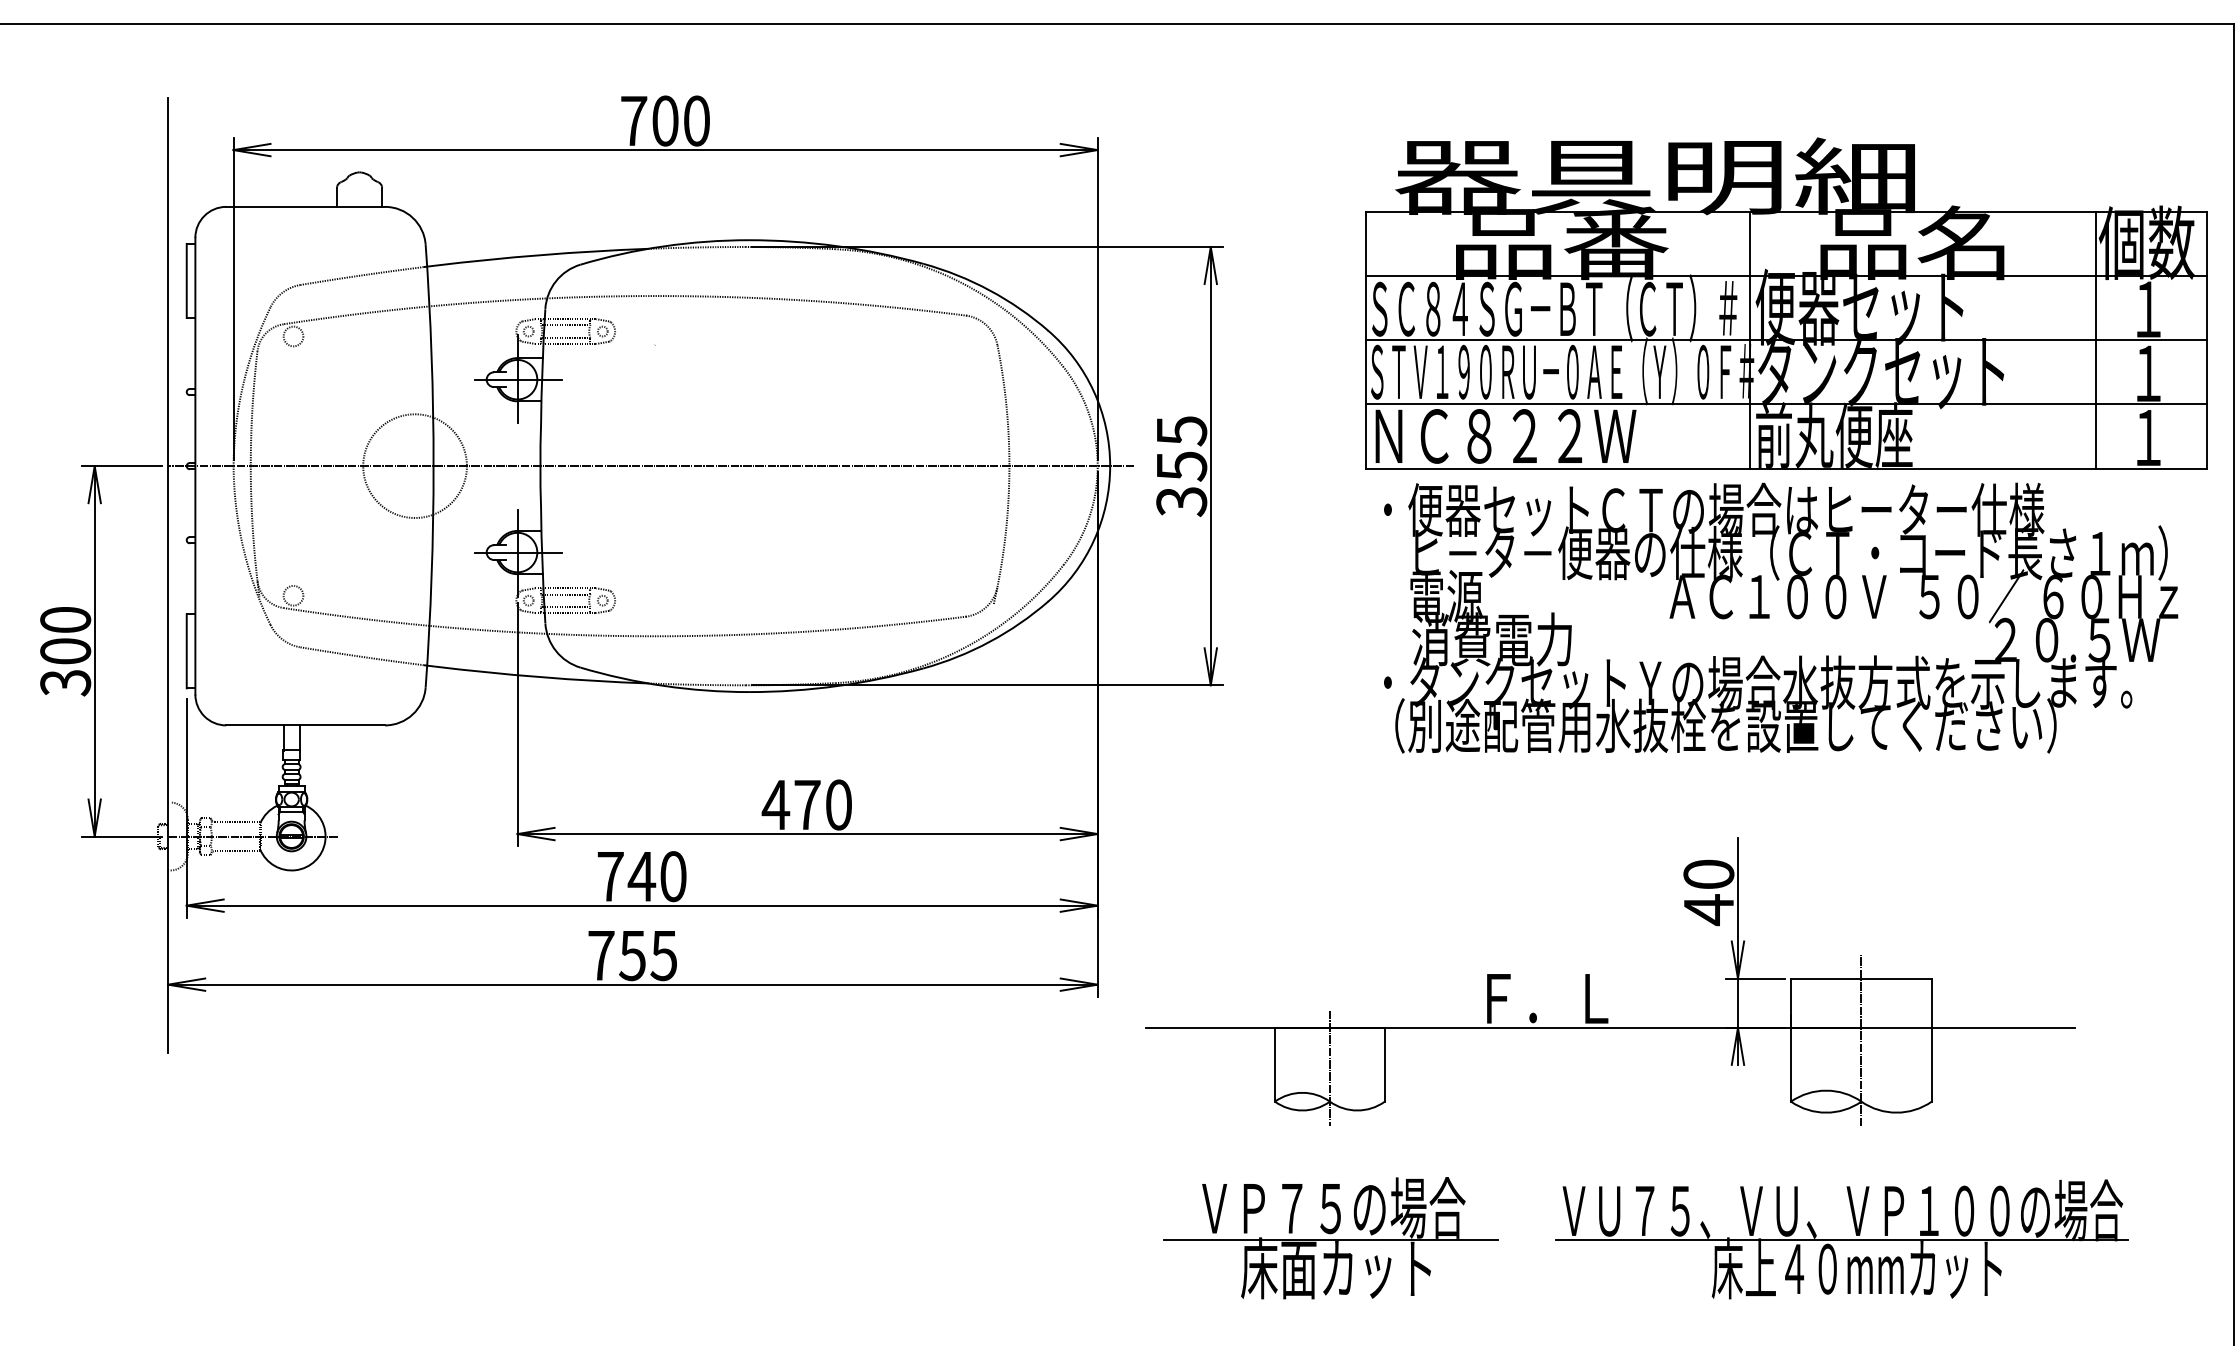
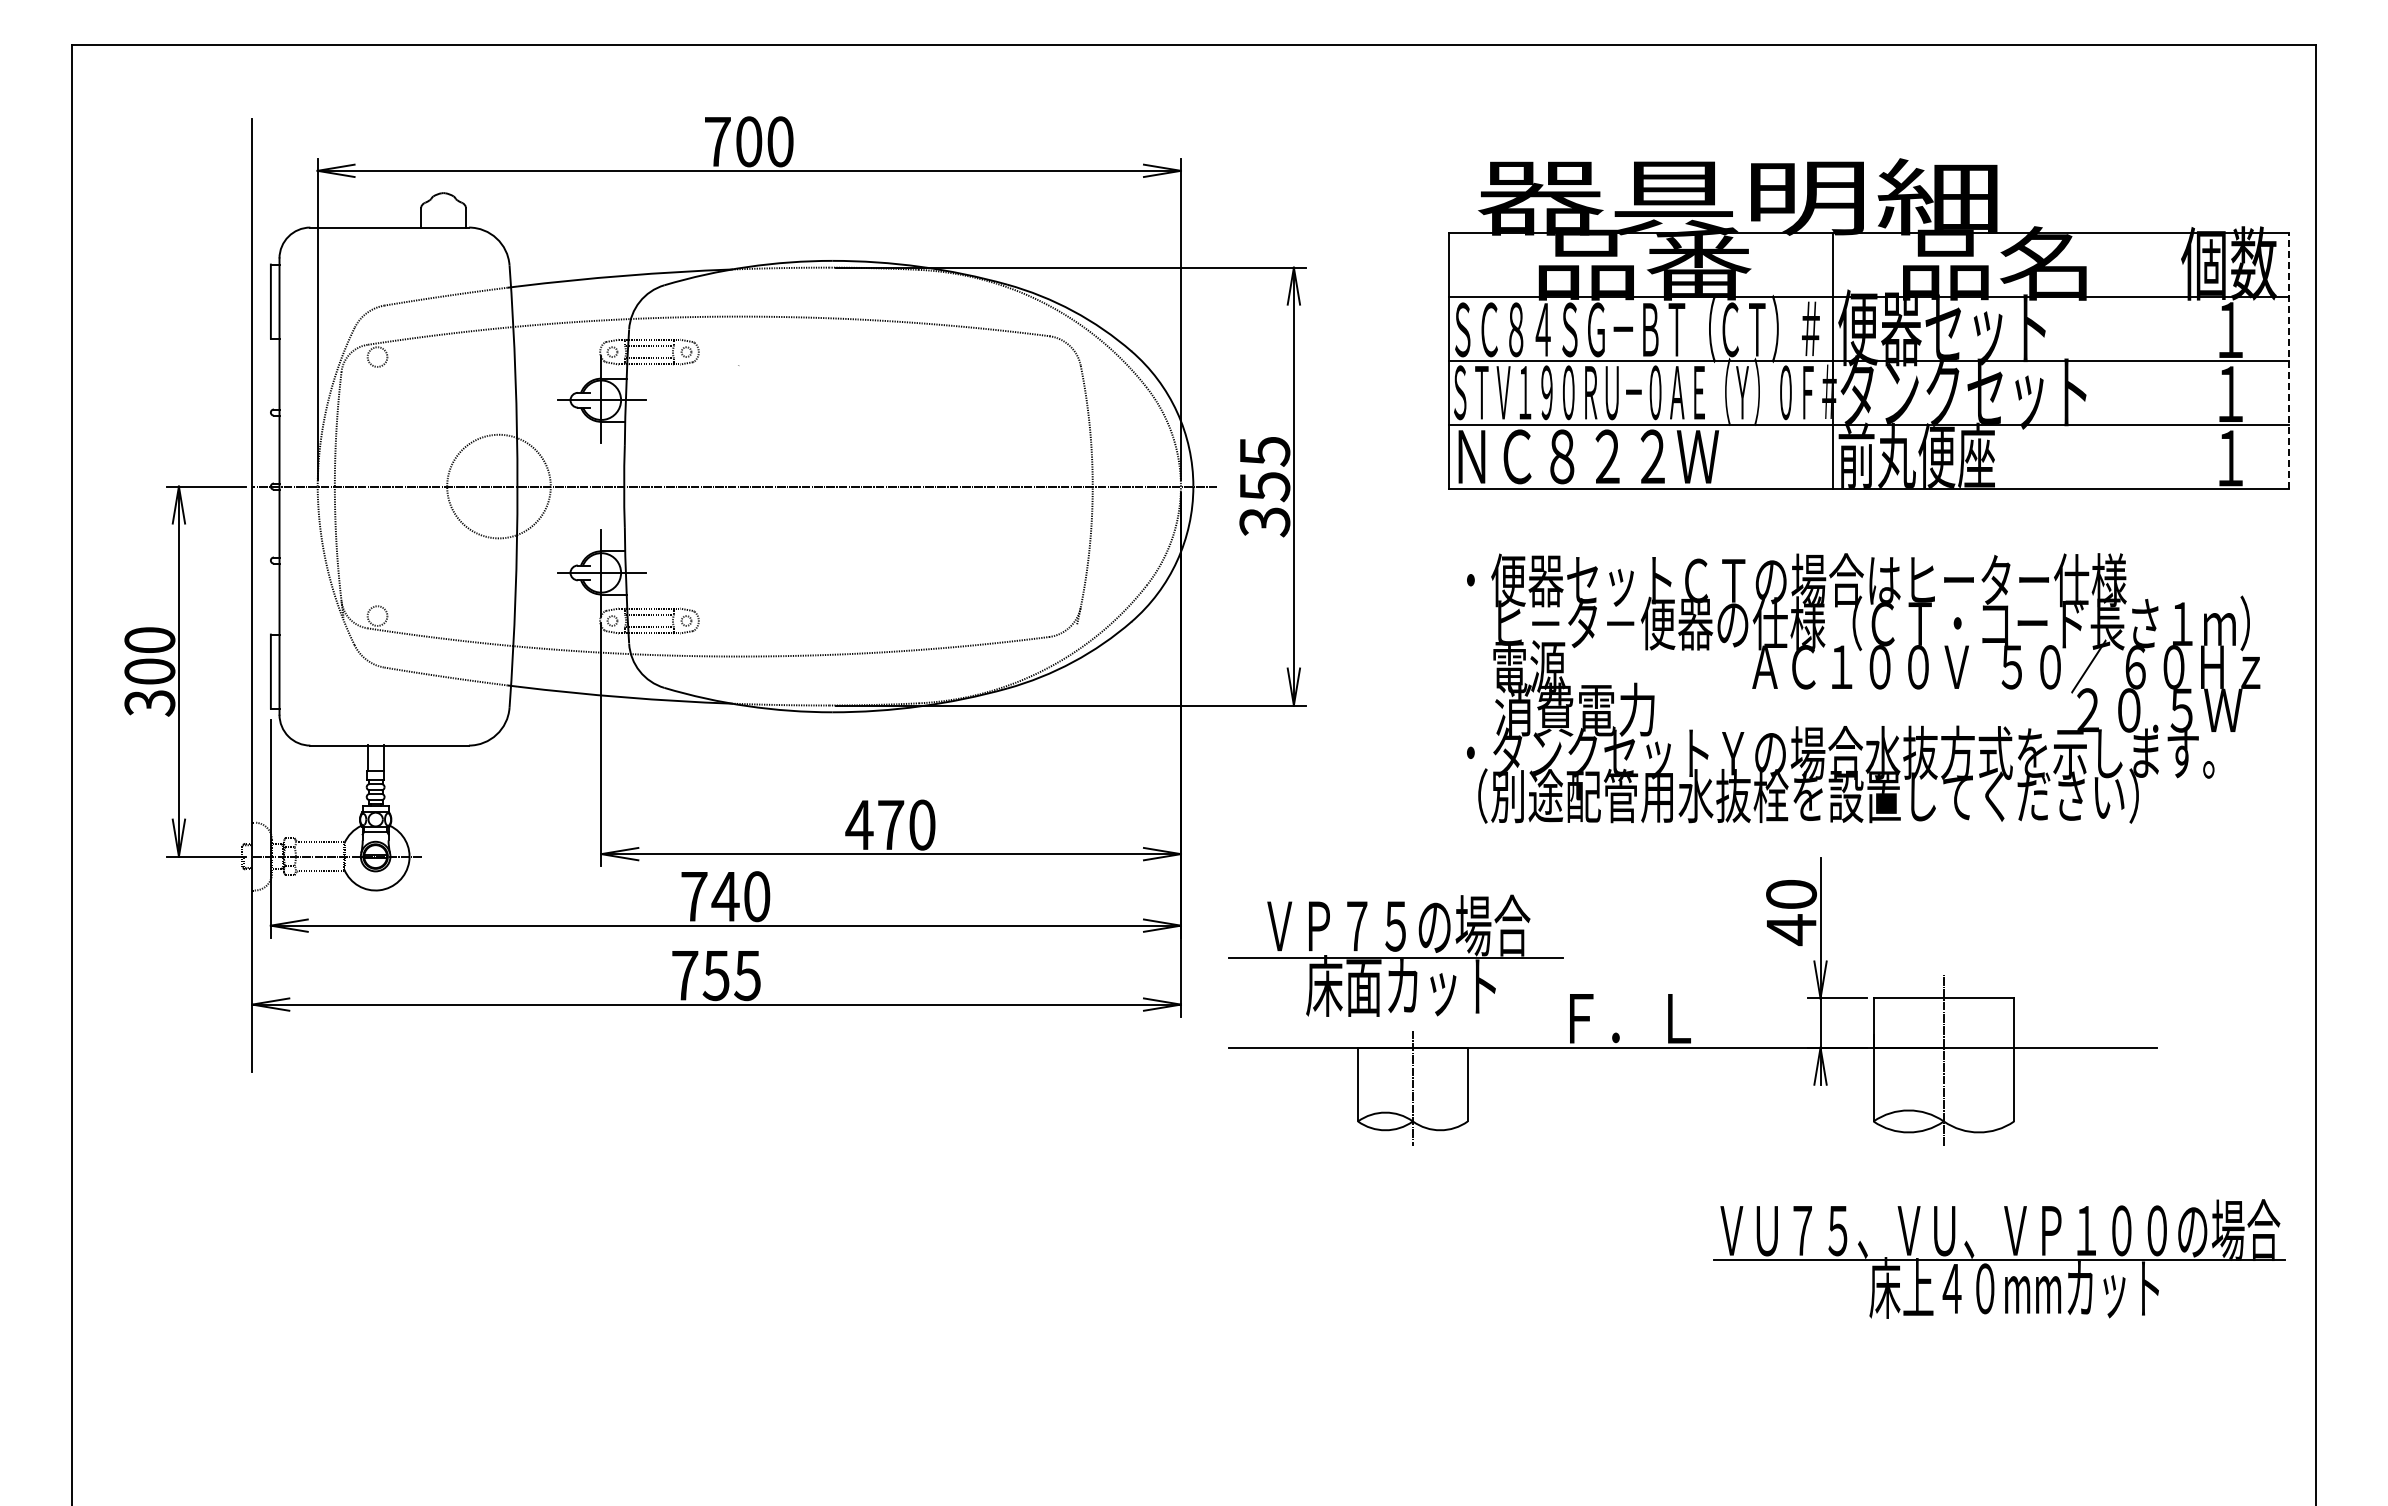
line: (2096, 339) -> (2178, 360), removed
line: (2207, 339) -> (2289, 360), solid -> dashed
text: (1780, 618) -> (1863, 688), moved
part: (1330, 1237) -> (1395, 955), moved
part: (1842, 1238) -> (1999, 1258), moved

